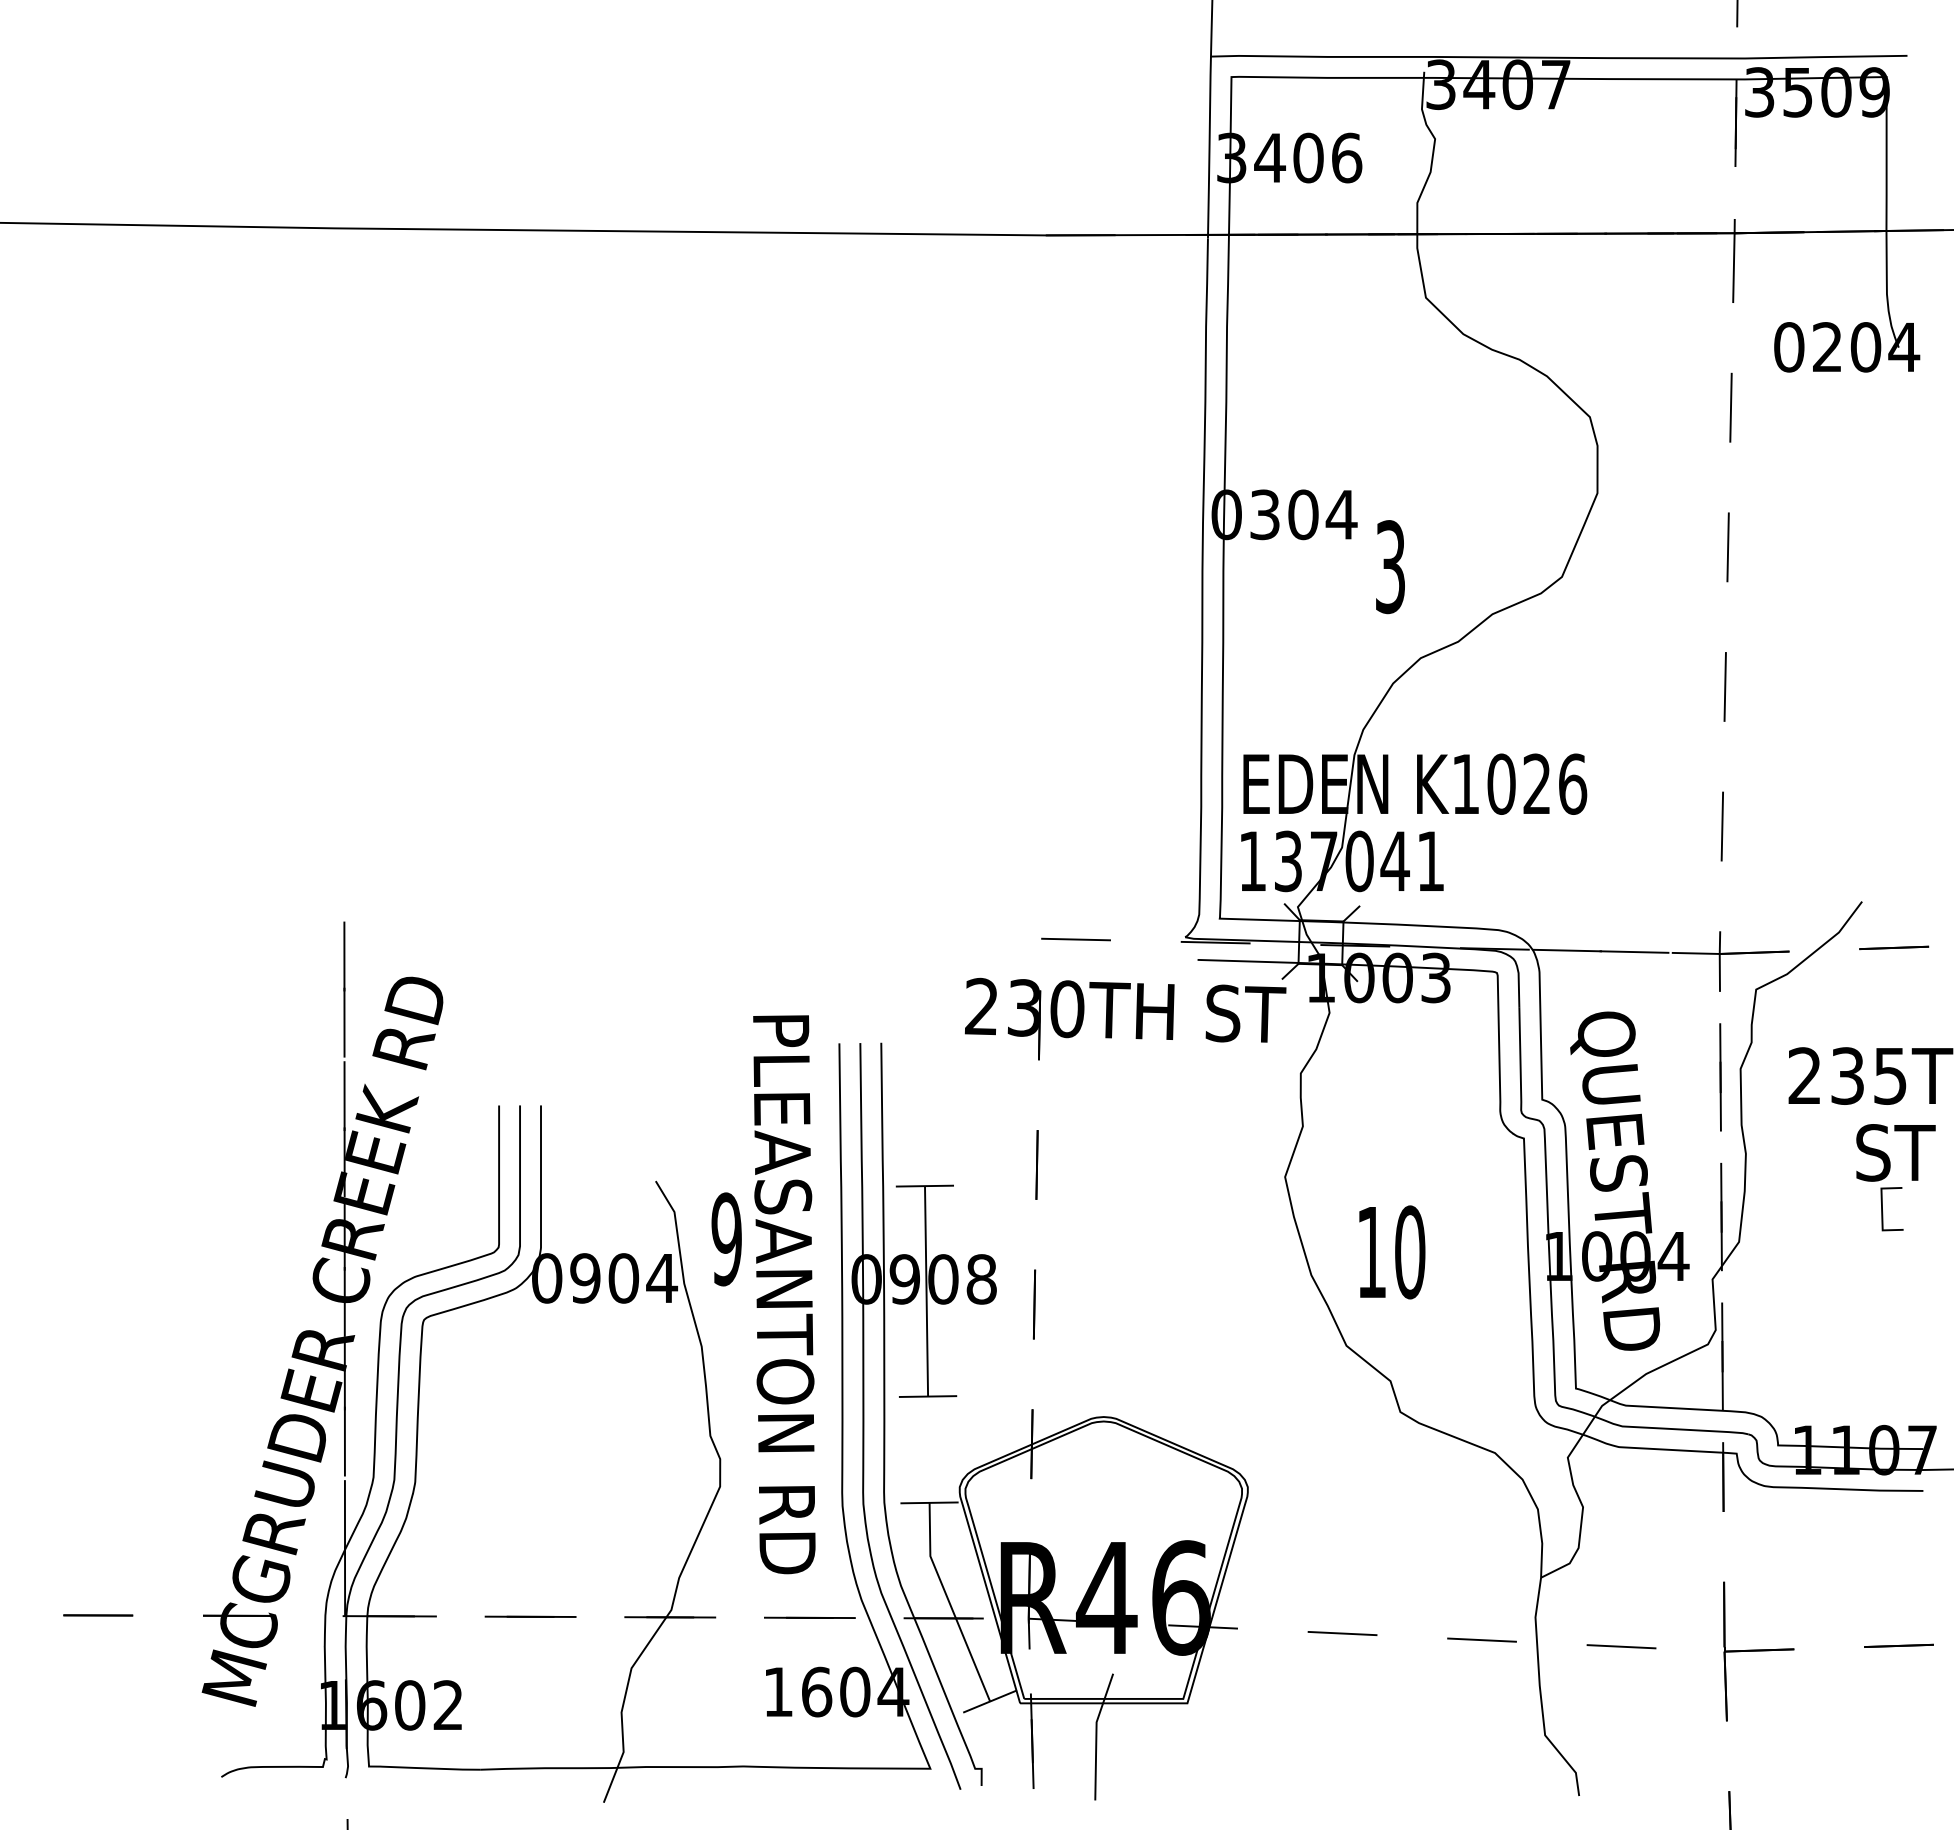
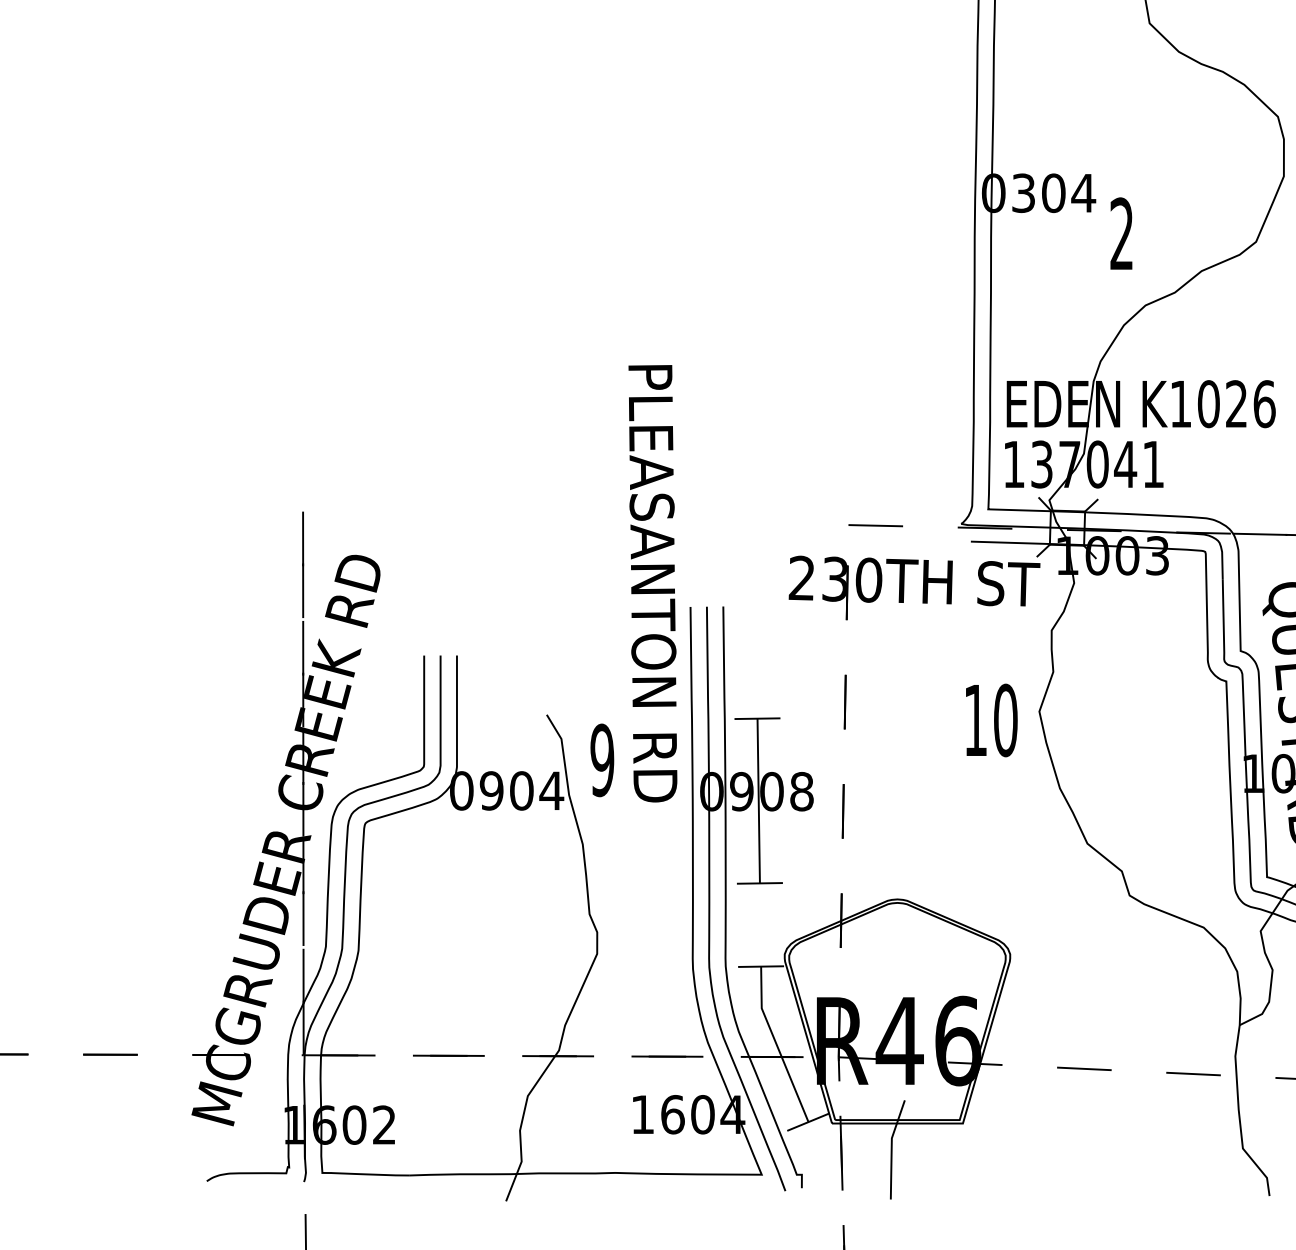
text: (1390, 567) -> (1121, 234), 3 -> 2
text: (1392, 1252) -> (991, 720), moved
text: (784, 1294) -> (653, 583), moved

